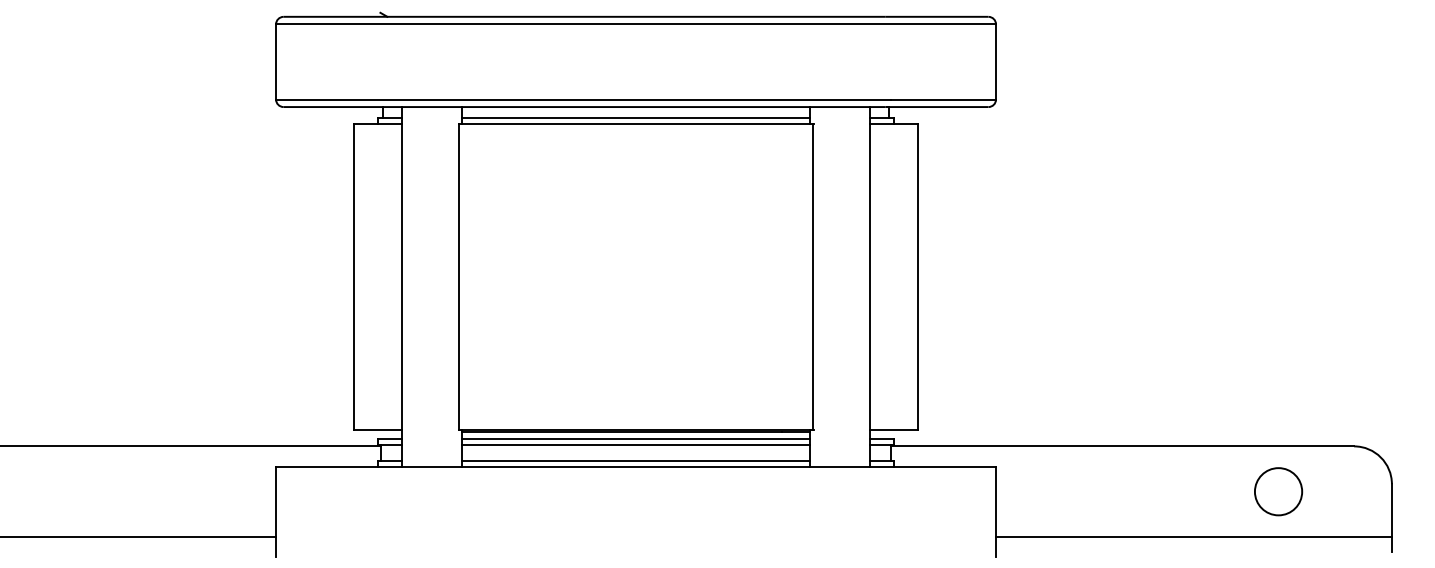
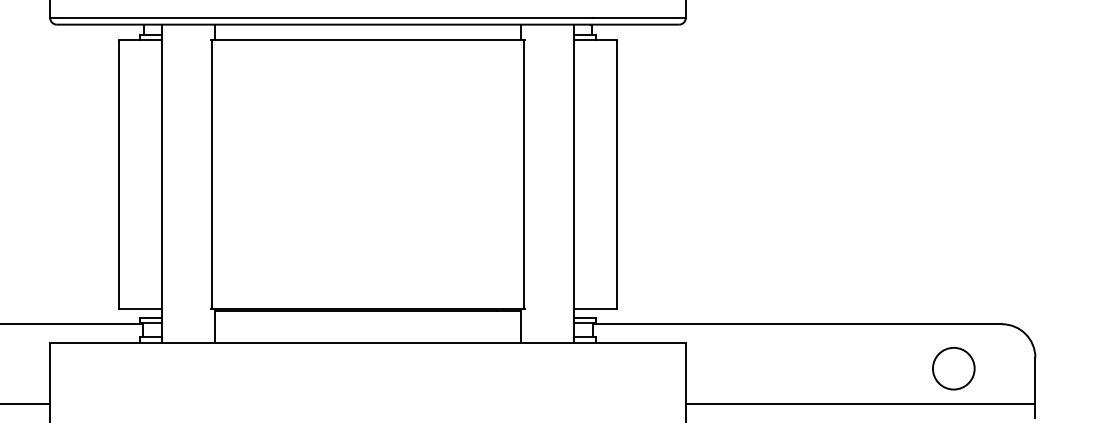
line: (635, 118) -> (367, 34), removed
line: (635, 439) -> (367, 318), removed
line: (635, 445) -> (367, 323), removed
line: (635, 461) -> (367, 337), removed
circle: (1278, 491) -> (953, 368), moved

